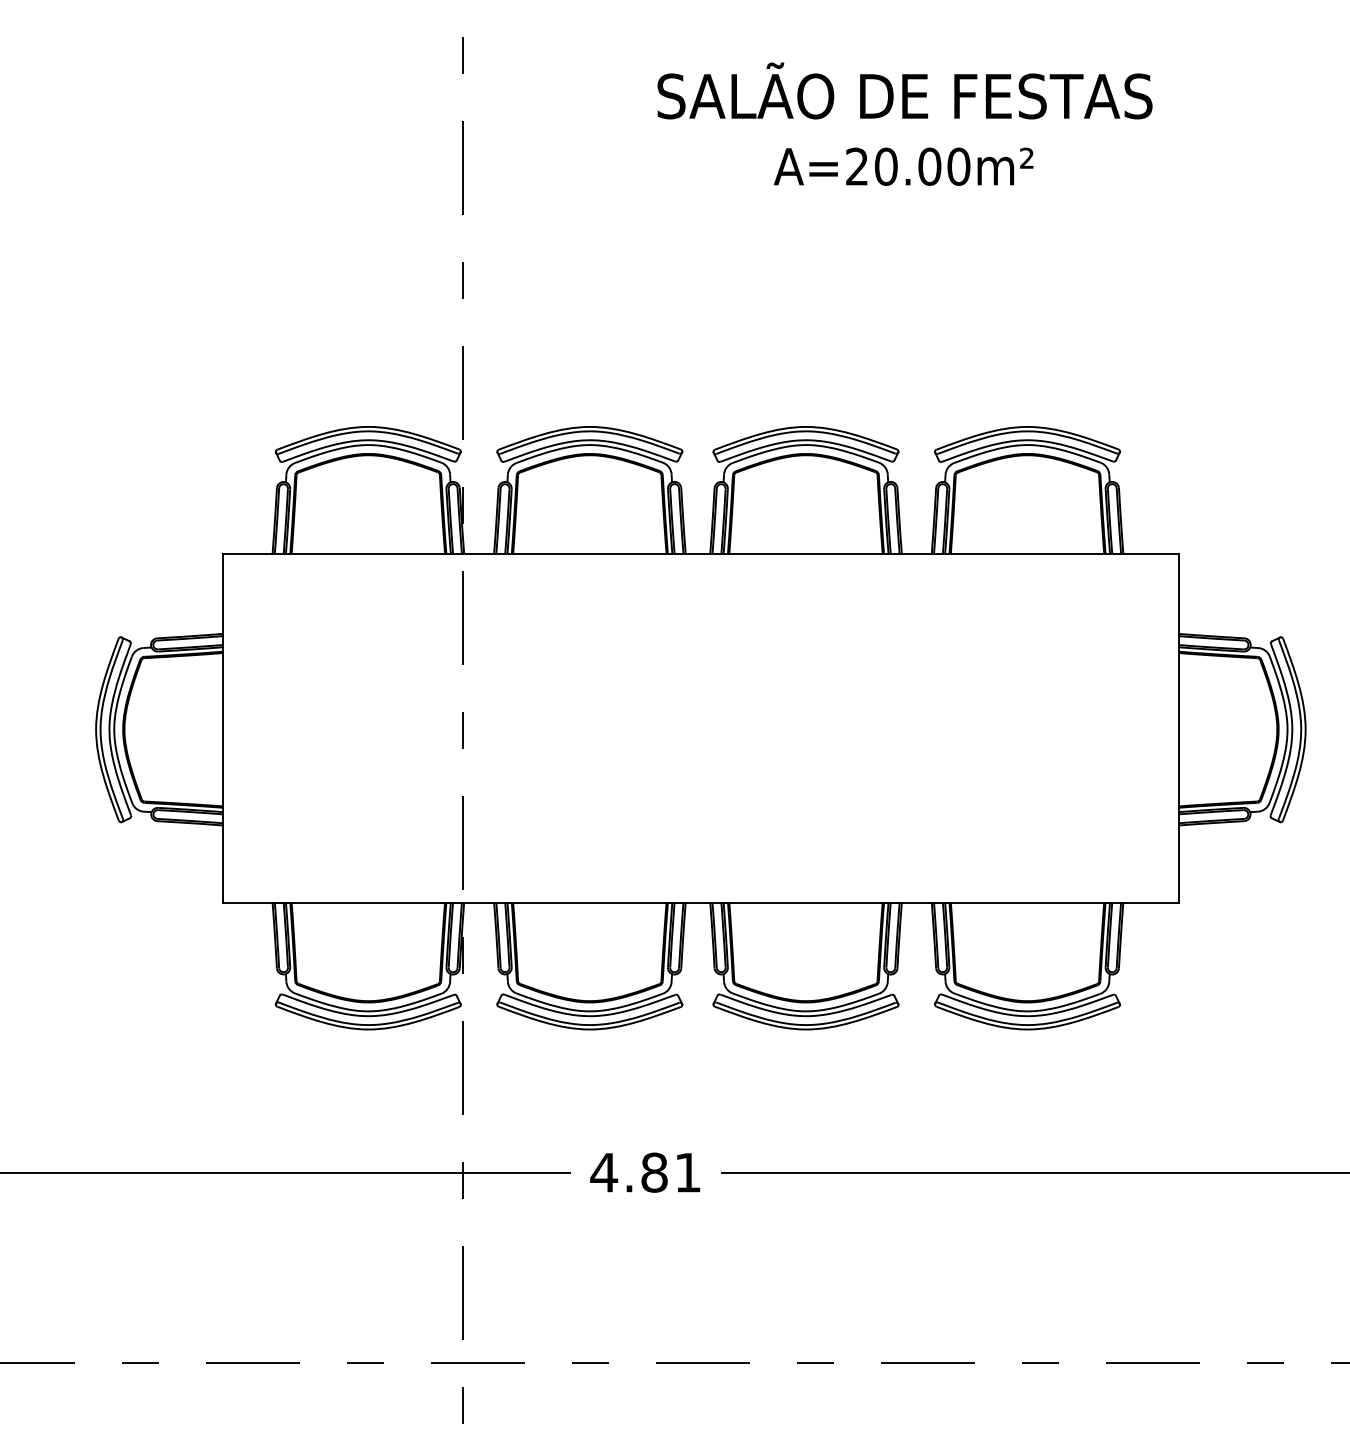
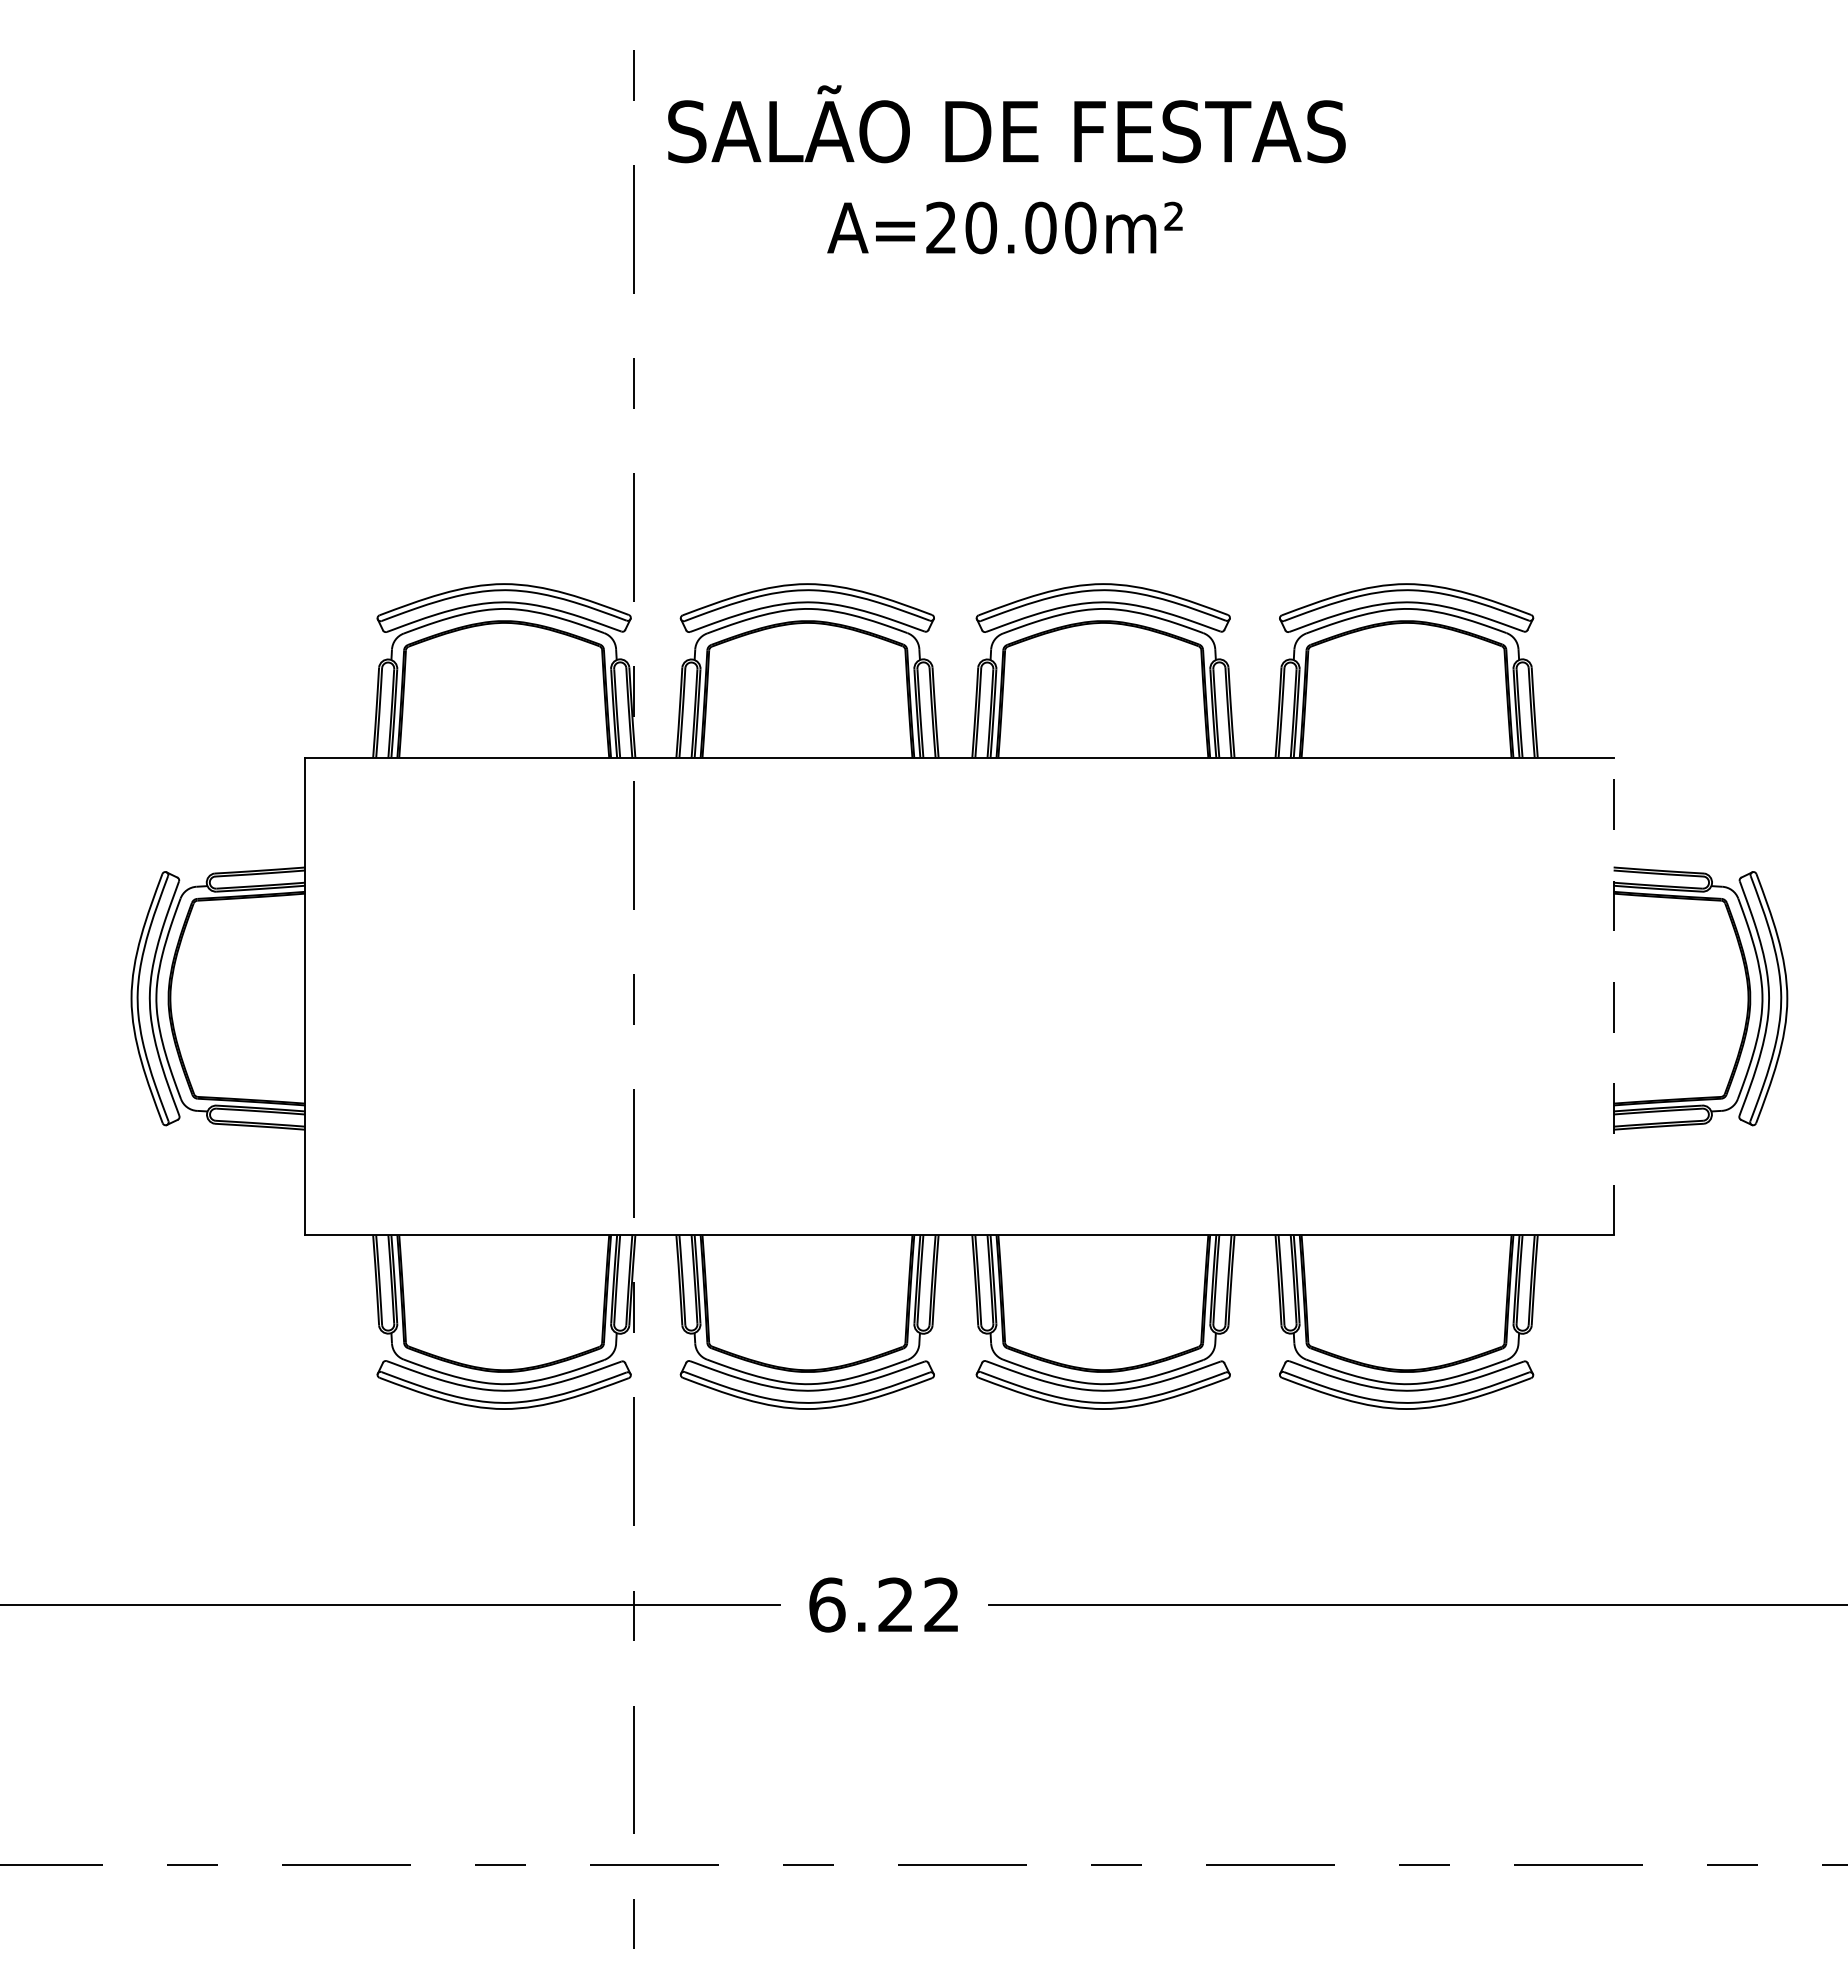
text: (904, 124) -> (1006, 169), moved
line: (1178, 728) -> (1613, 996), solid -> dashed
text: (644, 1172) -> (882, 1604), 4.81 -> 6.22

